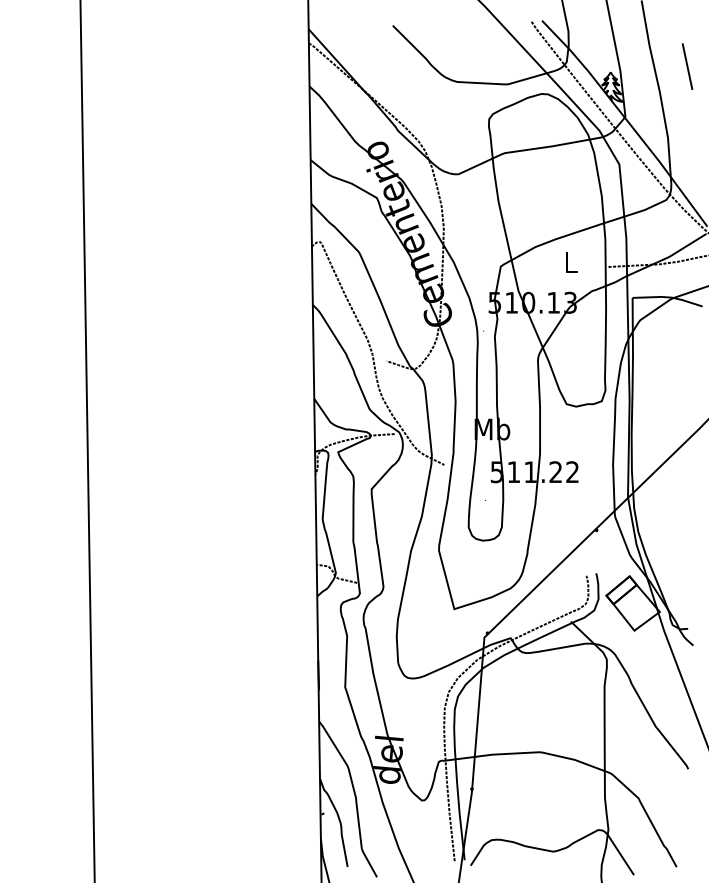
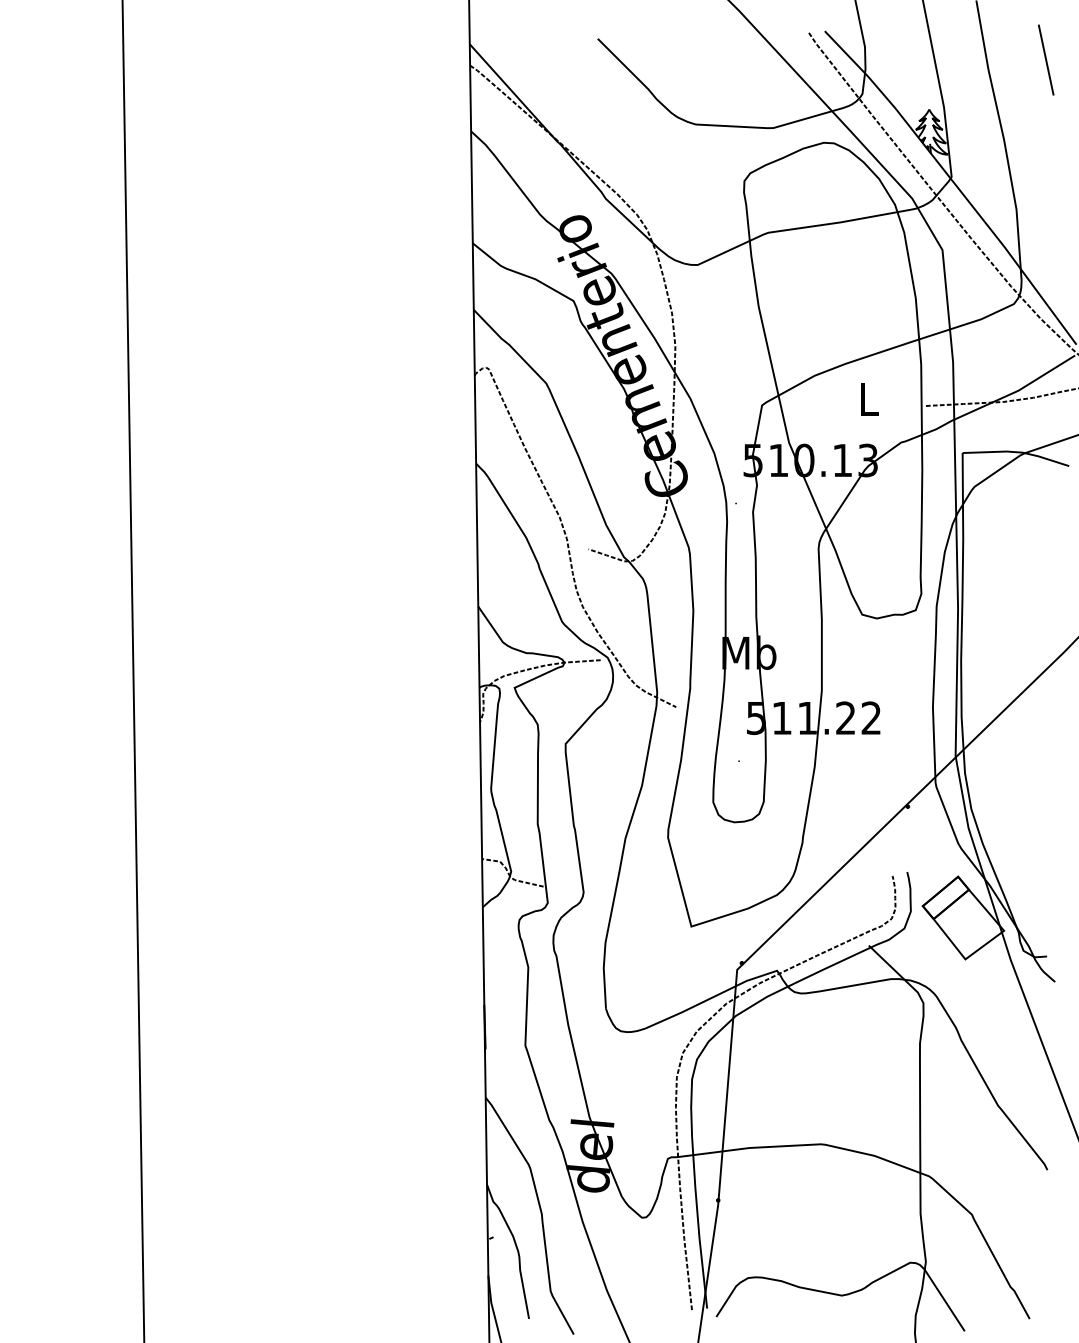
line: (687, 66) -> (1046, 59), moved

